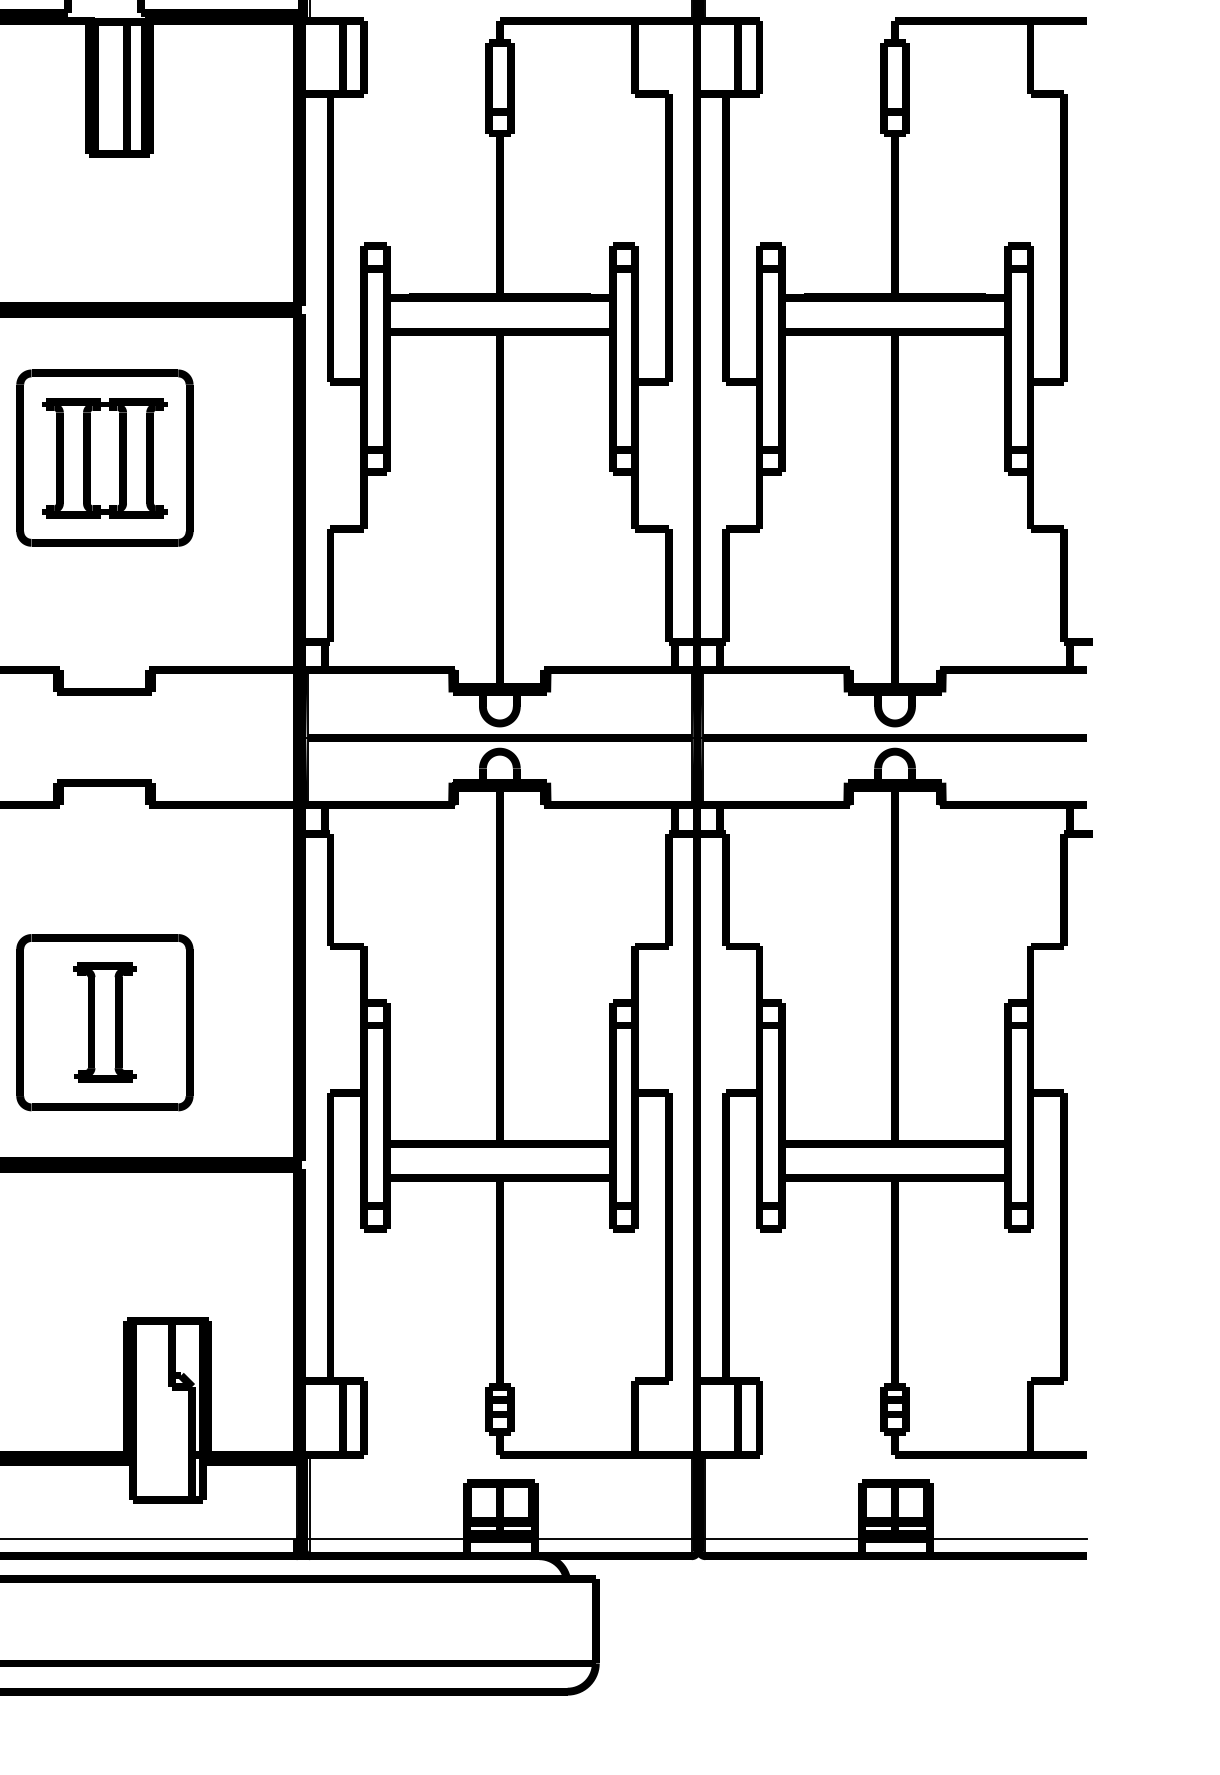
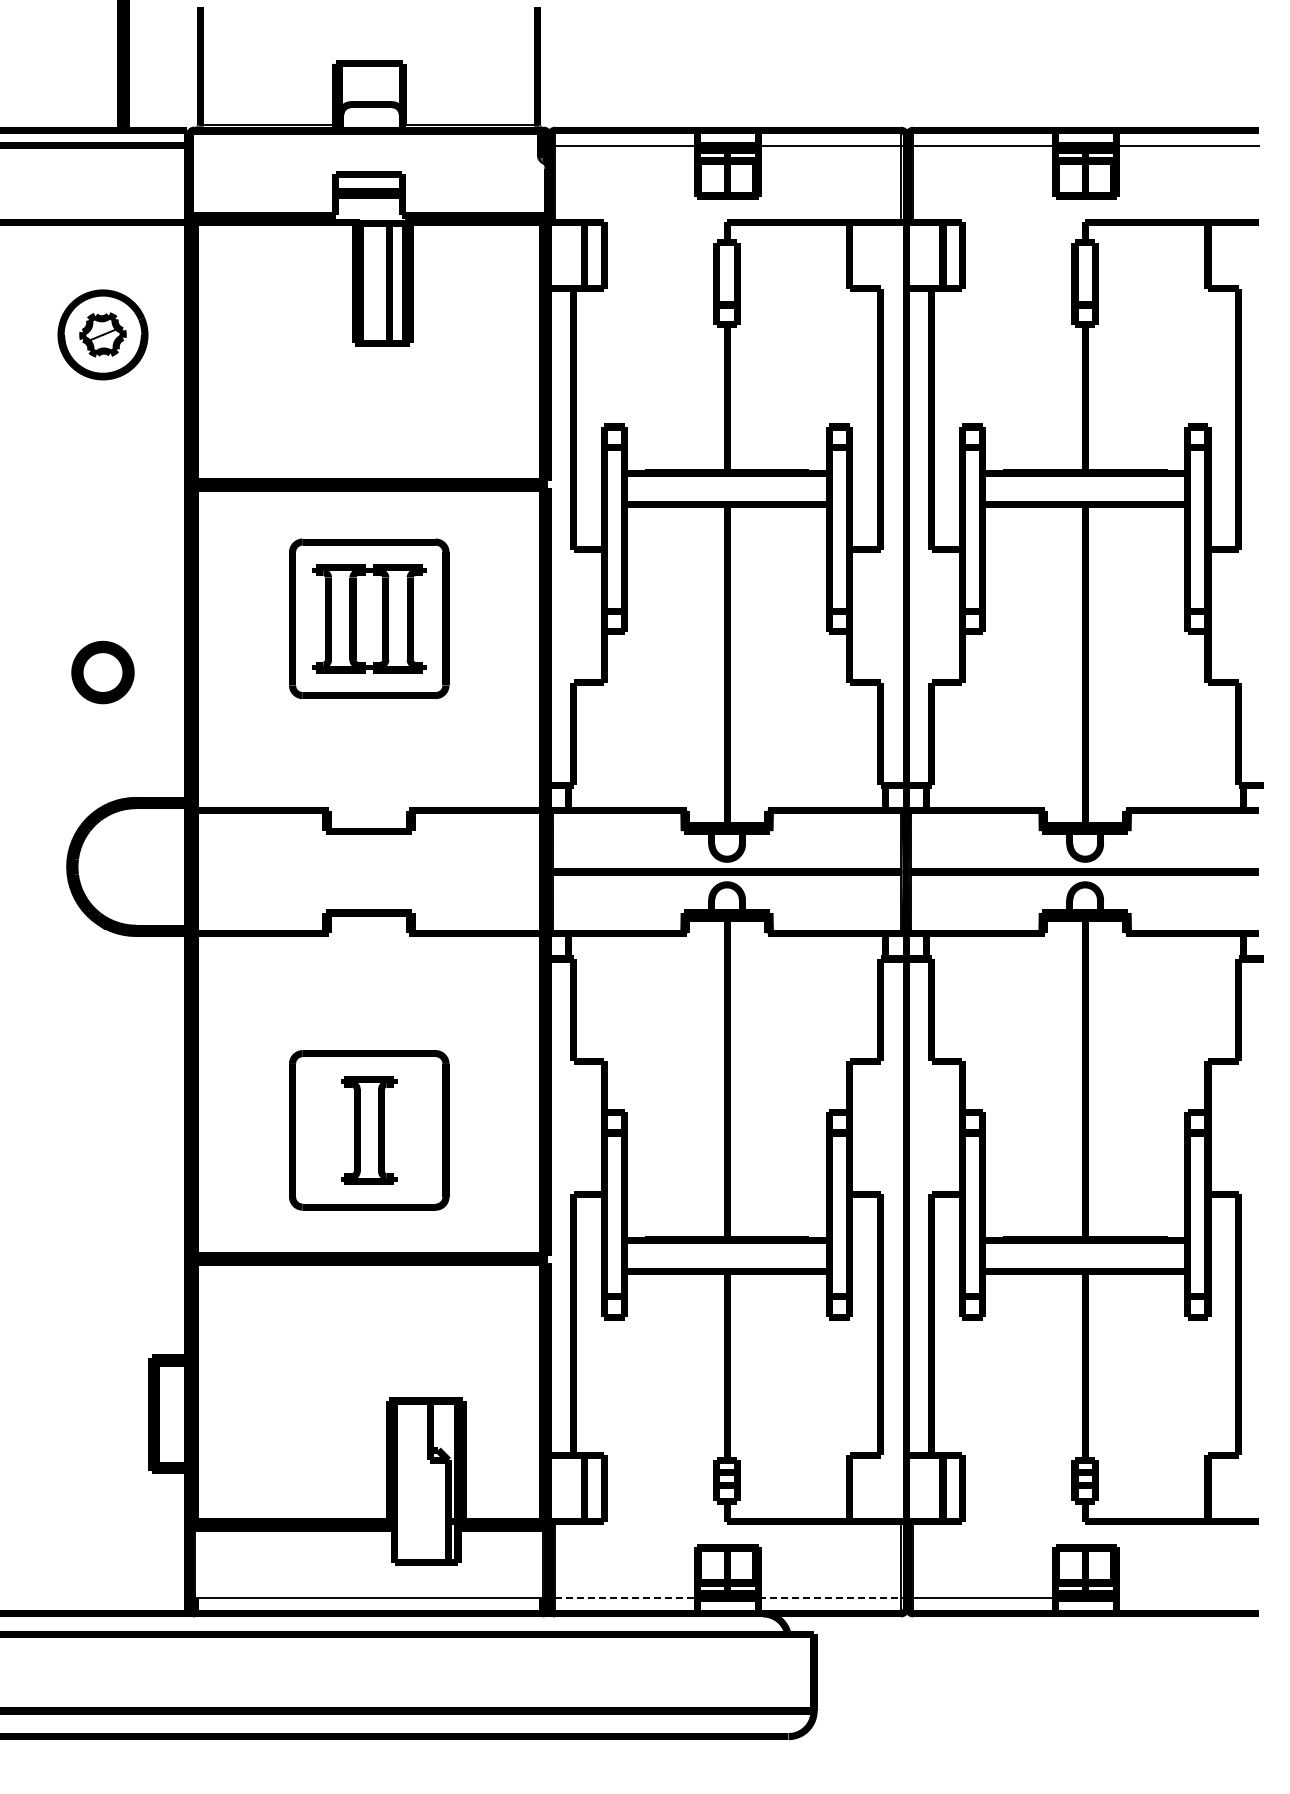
line: (388, 1539) -> (626, 1598), solid -> dashed
line: (613, 1539) -> (830, 1598), solid -> dashed
line: (1007, 1539) -> (1187, 1598), removed

